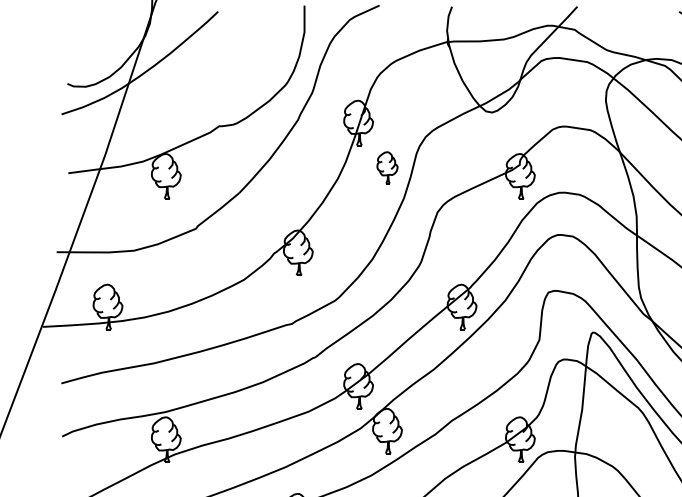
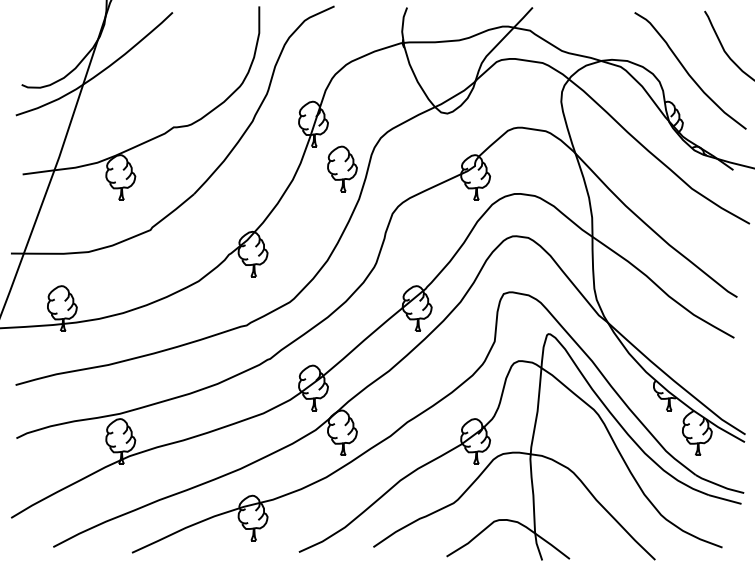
part: (387, 167) -> (342, 168), size x1.43

